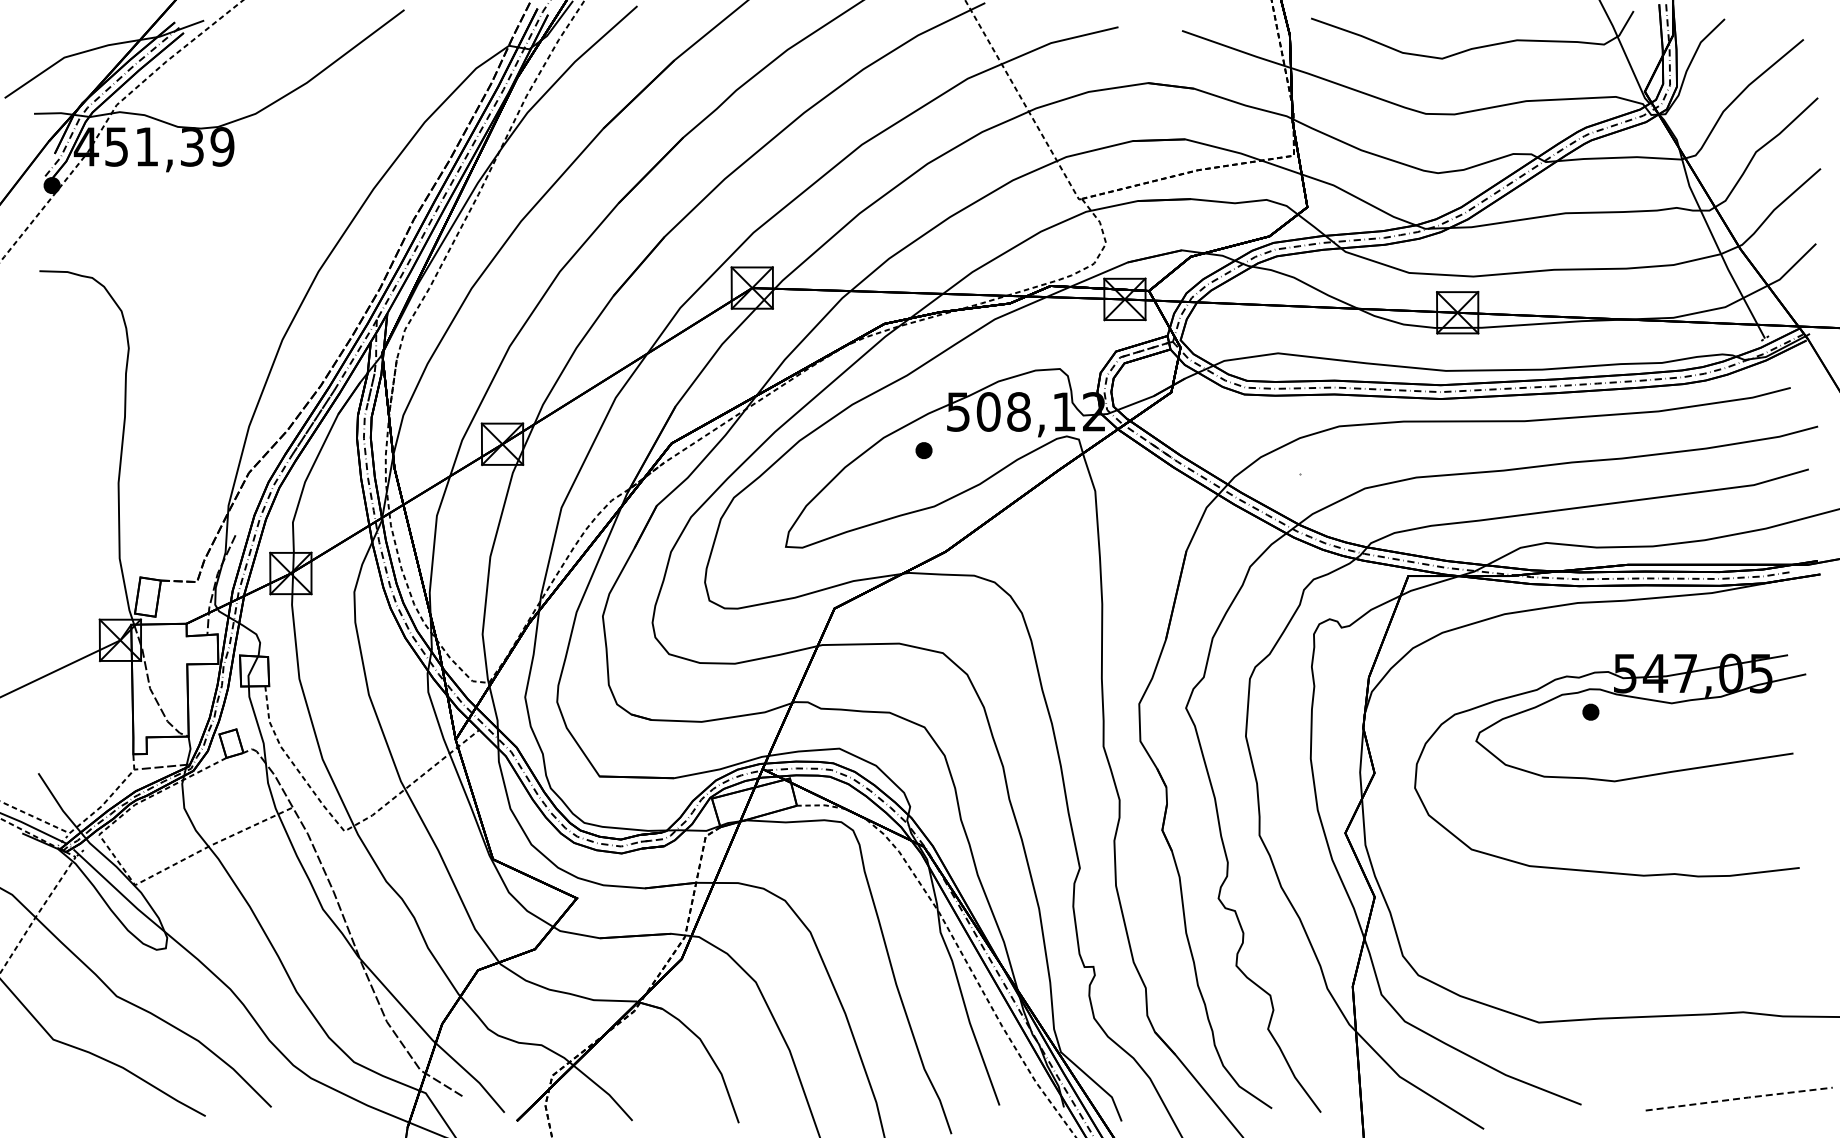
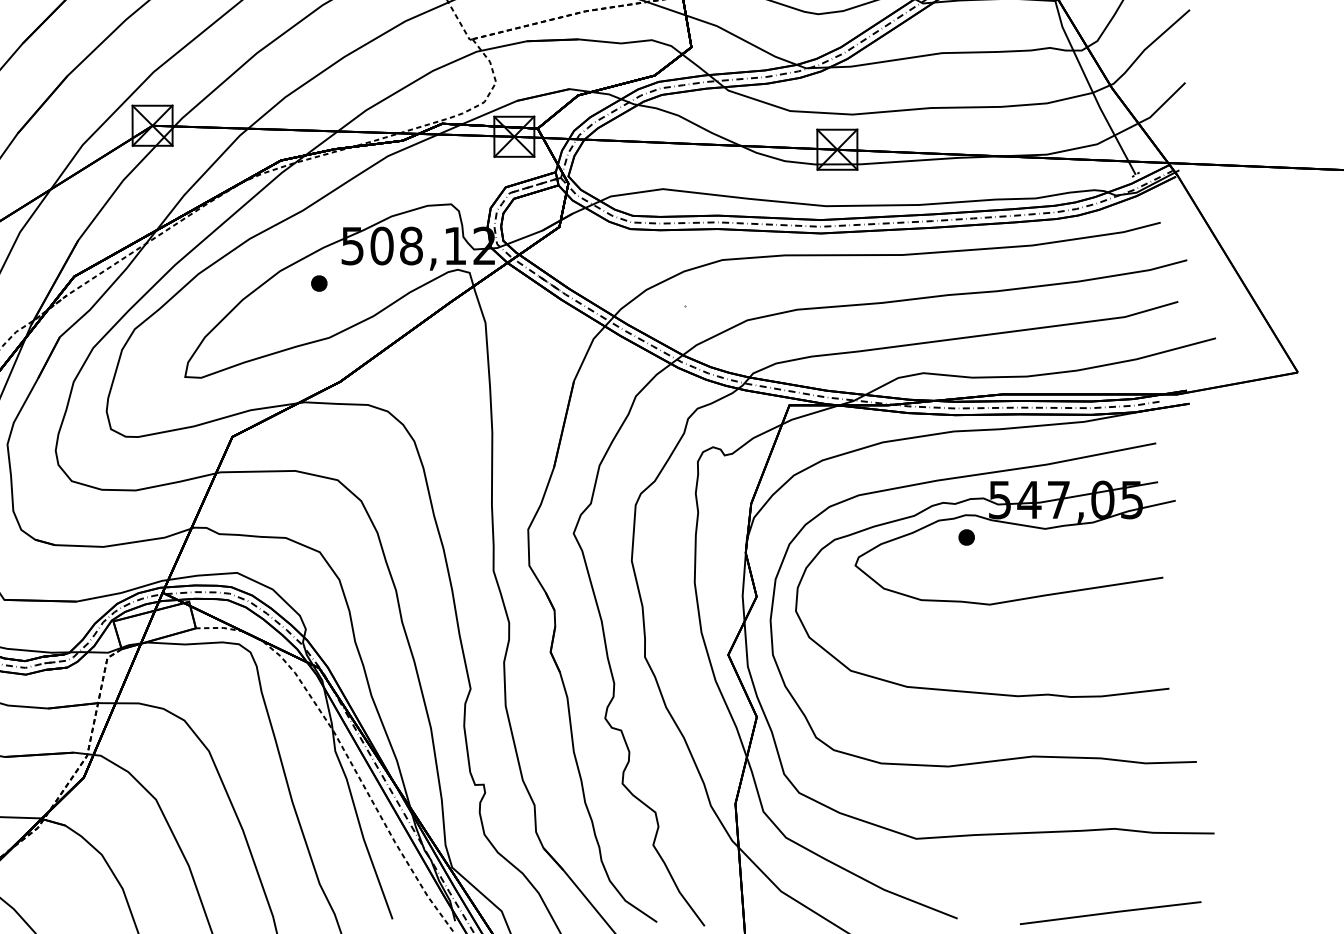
curve: (1590, 650) -> (966, 477), added
line: (1739, 1098) -> (1110, 912), dashed -> solid

